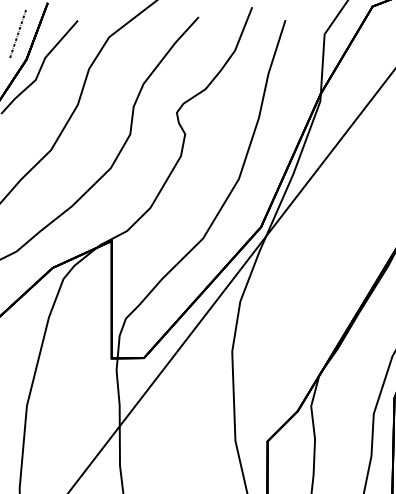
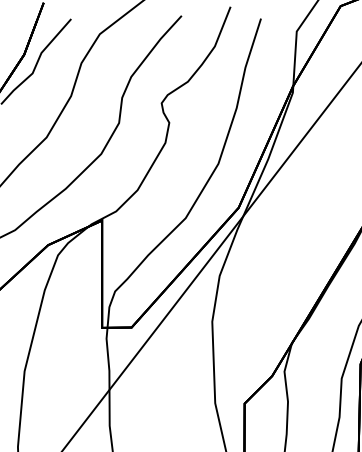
line: (17, 33) -> (15, 30), removed

